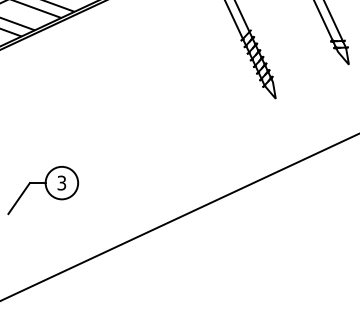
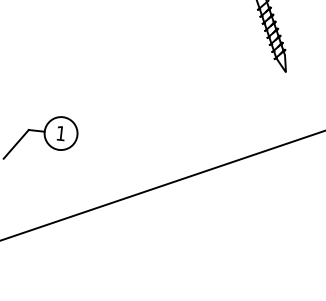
text: (61, 182) -> (60, 132), 3 -> 1

